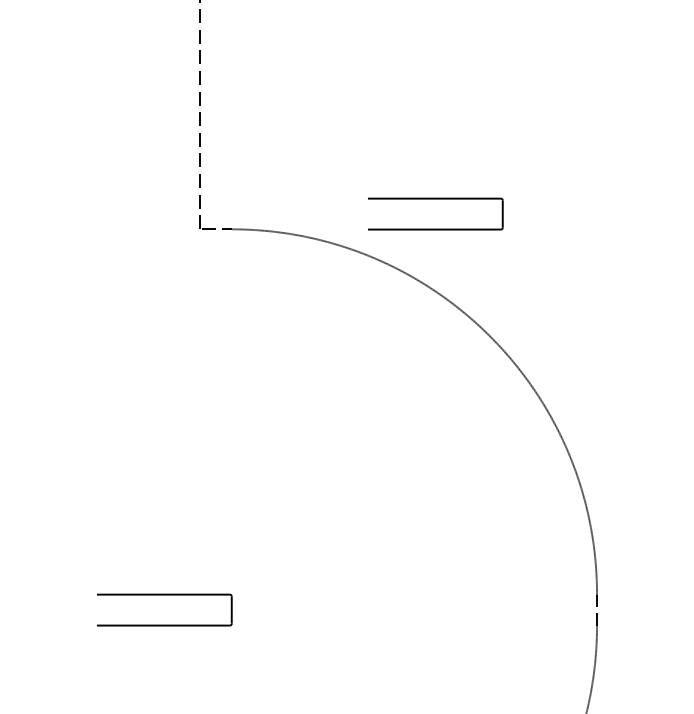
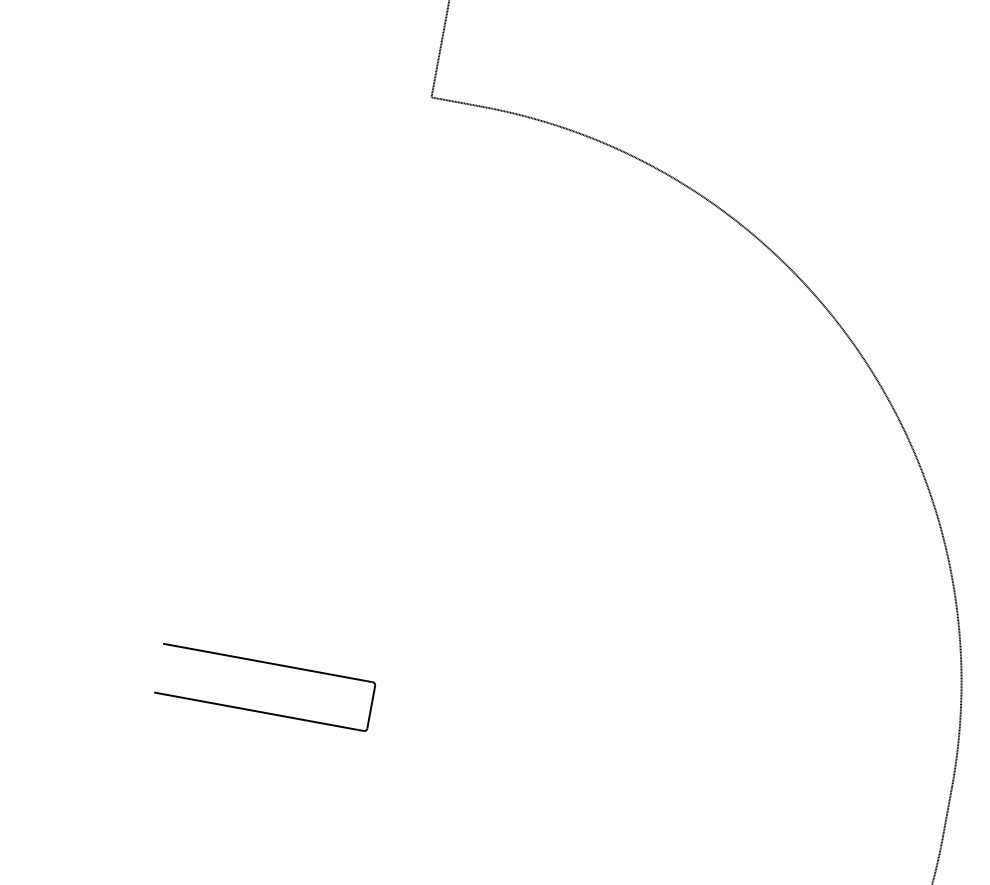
part: (435, 199) -> (811, 118), removed

